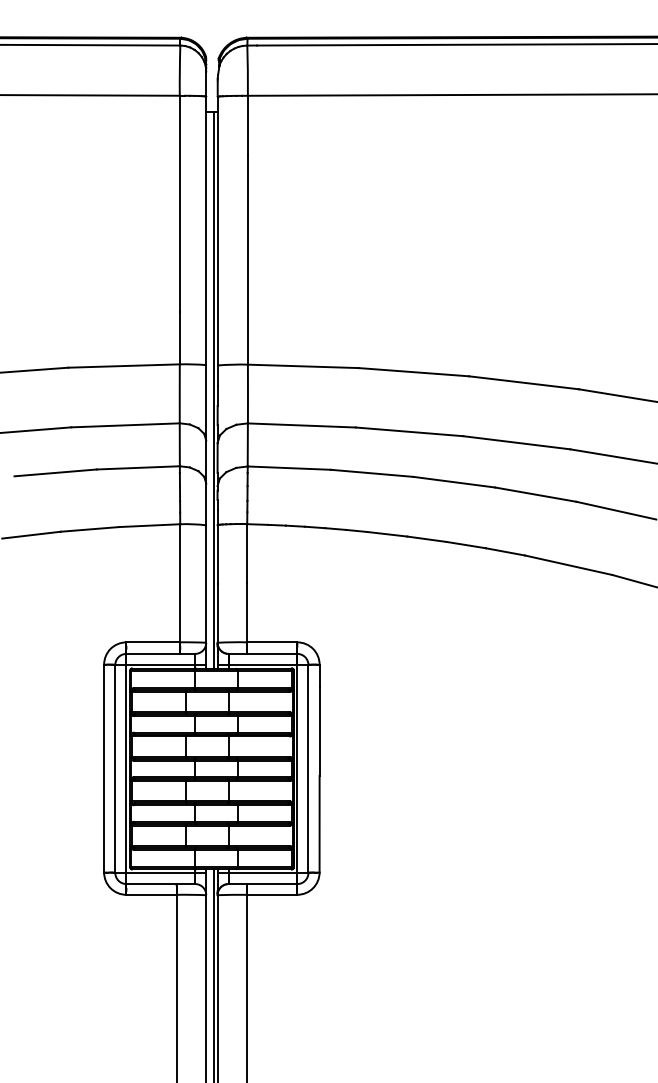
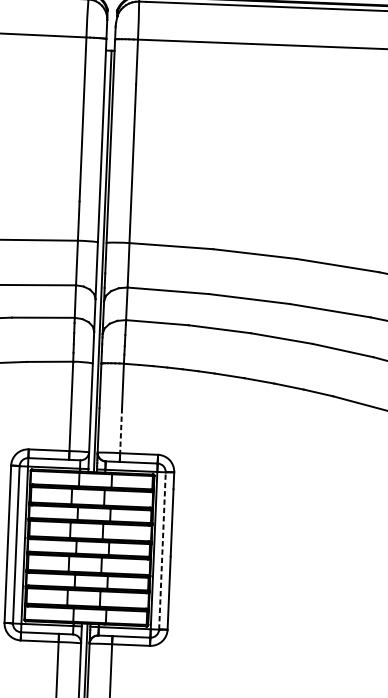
line: (247, 612) -> (121, 430), solid -> dashed
line: (308, 768) -> (162, 550), solid -> dashed

